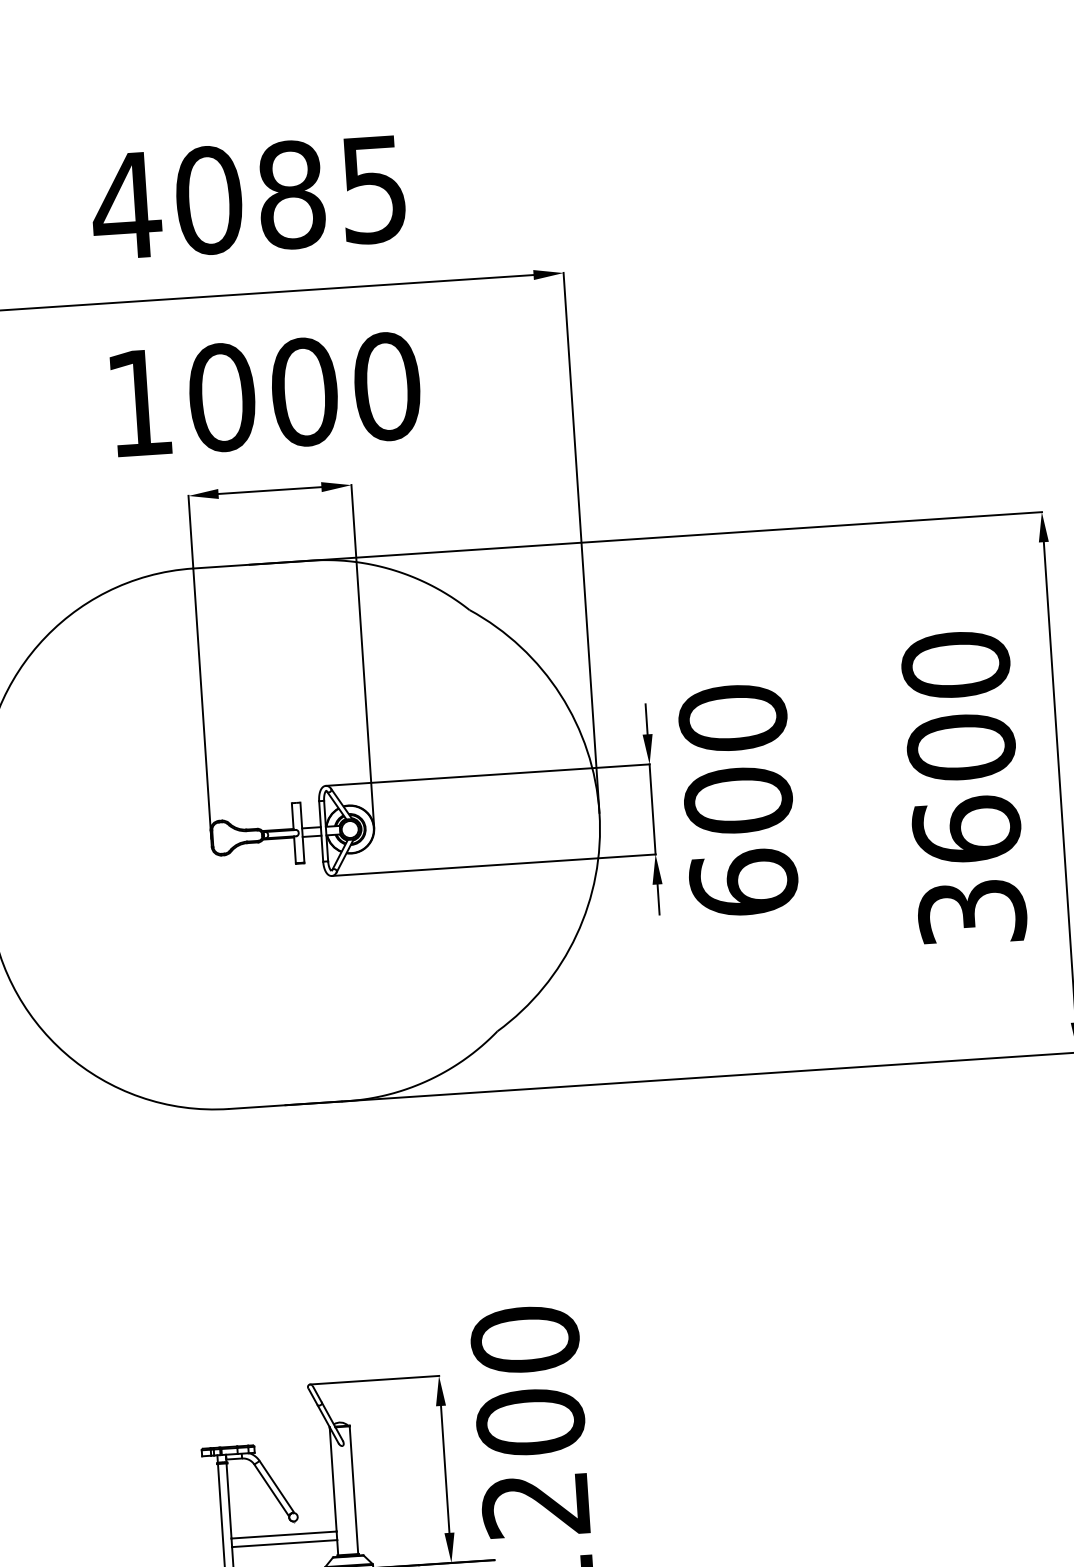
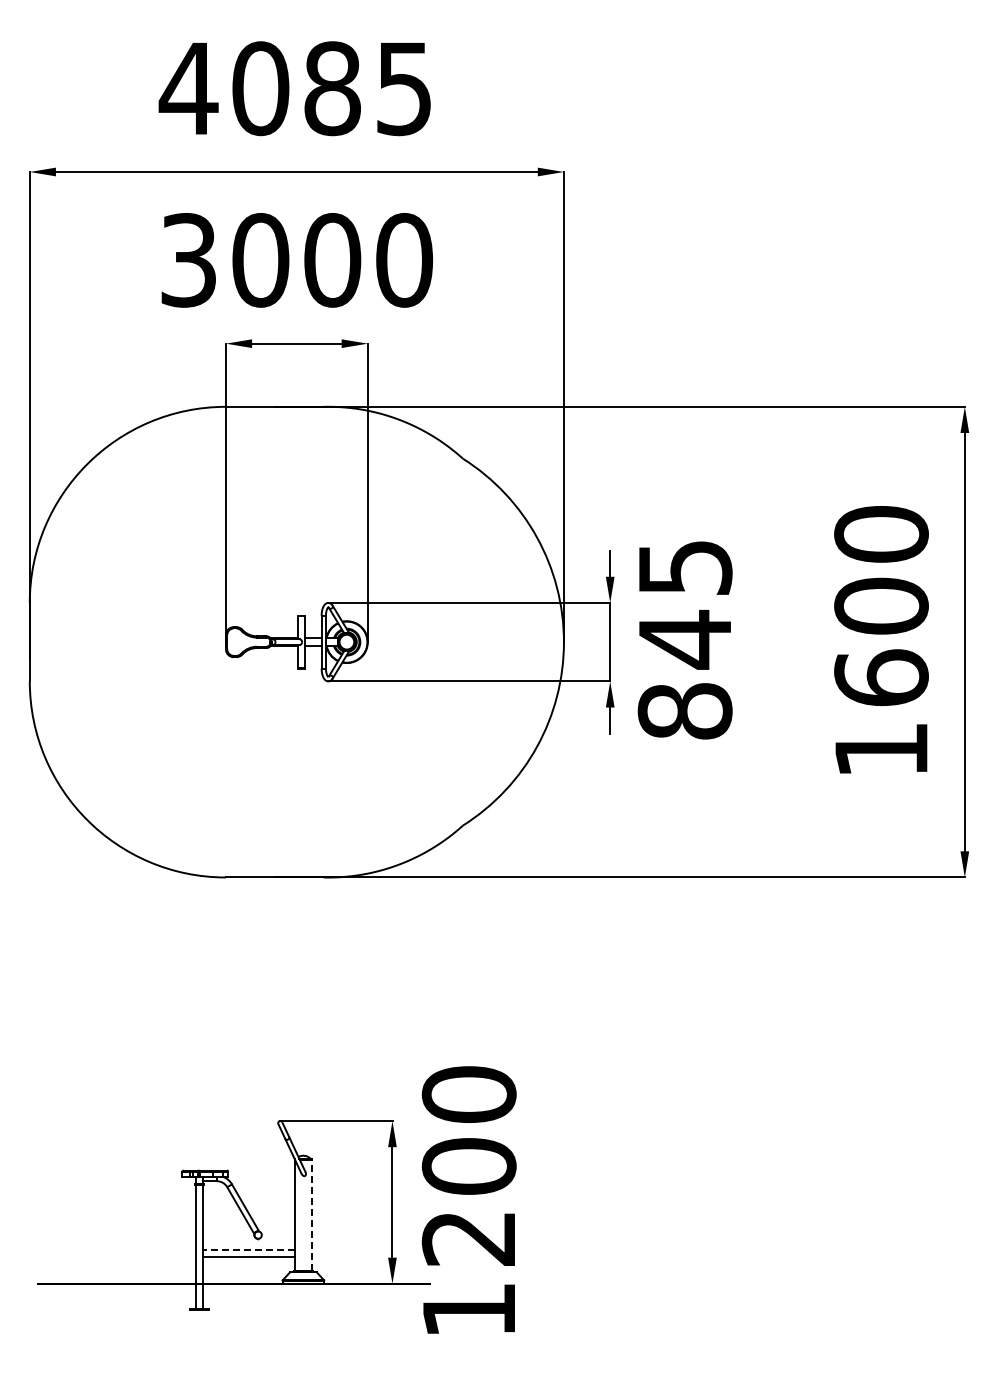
text: (139, 403) -> (188, 260), 1000 -> 3000
text: (737, 800) -> (684, 639), 600 -> 845
text: (972, 913) -> (881, 750), 3600 -> 1600
line: (354, 1490) -> (312, 1215), solid -> dashed
line: (283, 1535) -> (248, 1250), solid -> dashed

